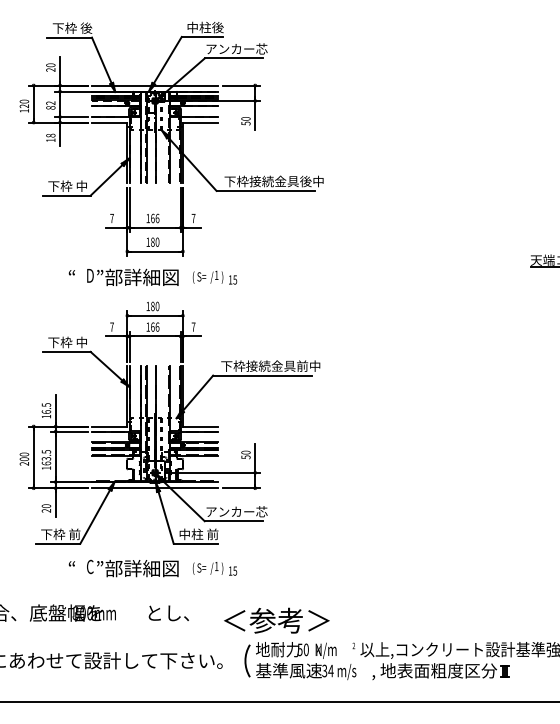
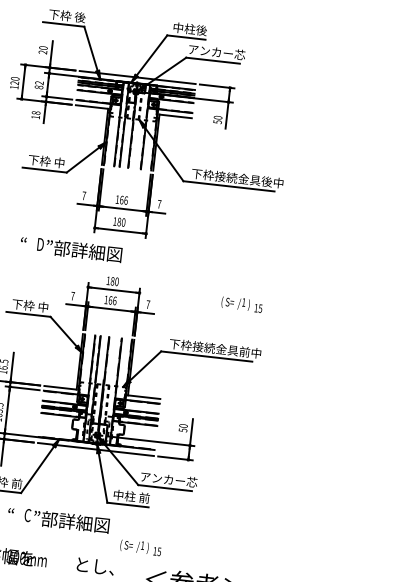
text: (123, 277) -> (71, 249), moved
text: (214, 277) -> (241, 304), moved
text: (214, 568) -> (140, 547), moved

